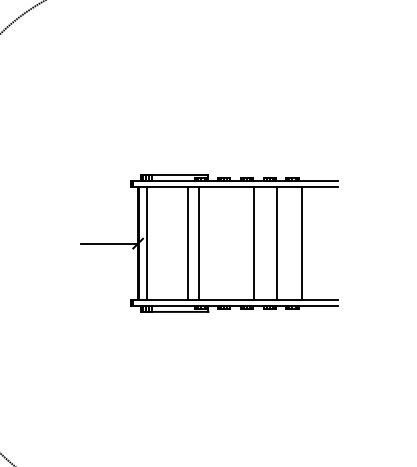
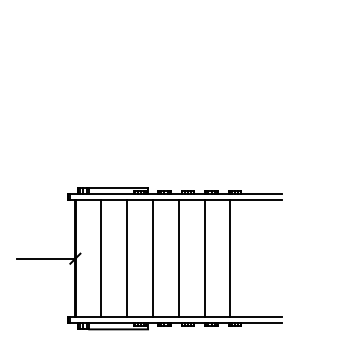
line: (147, 243) -> (101, 258), moved
line: (199, 243) -> (153, 258), moved
line: (254, 243) -> (179, 258), moved
line: (277, 243) -> (205, 258), moved
line: (301, 243) -> (229, 258), moved

